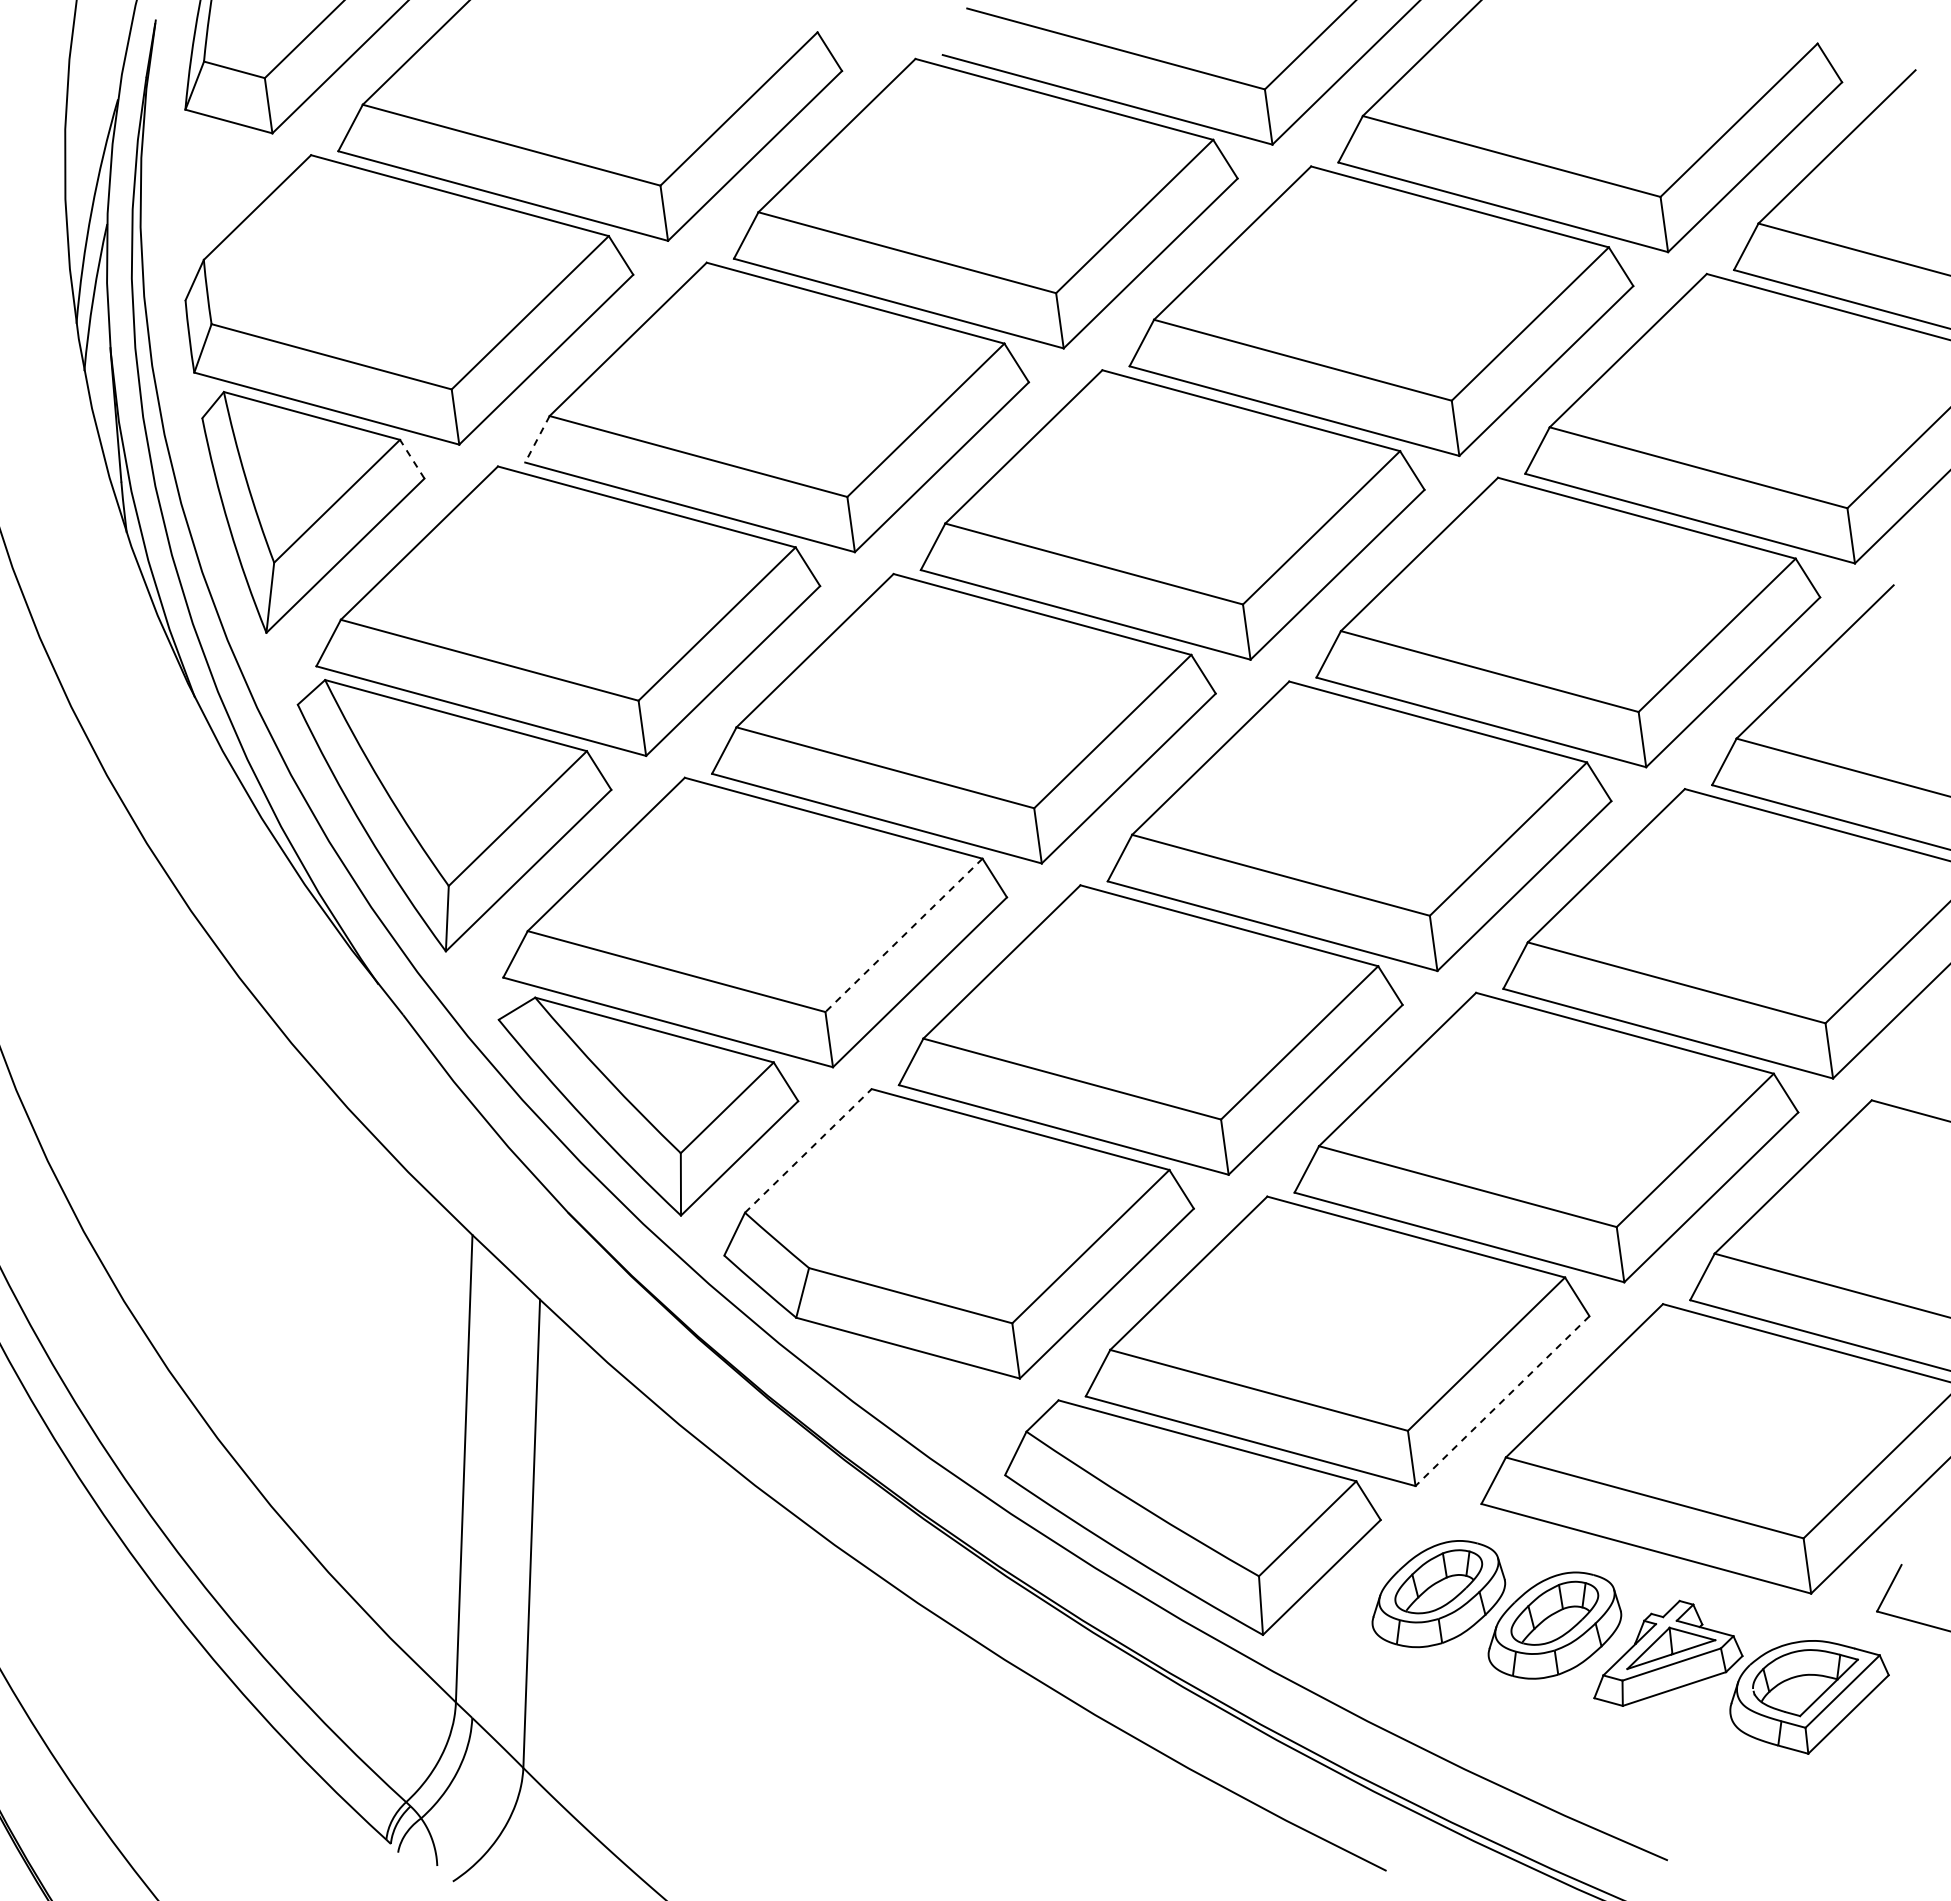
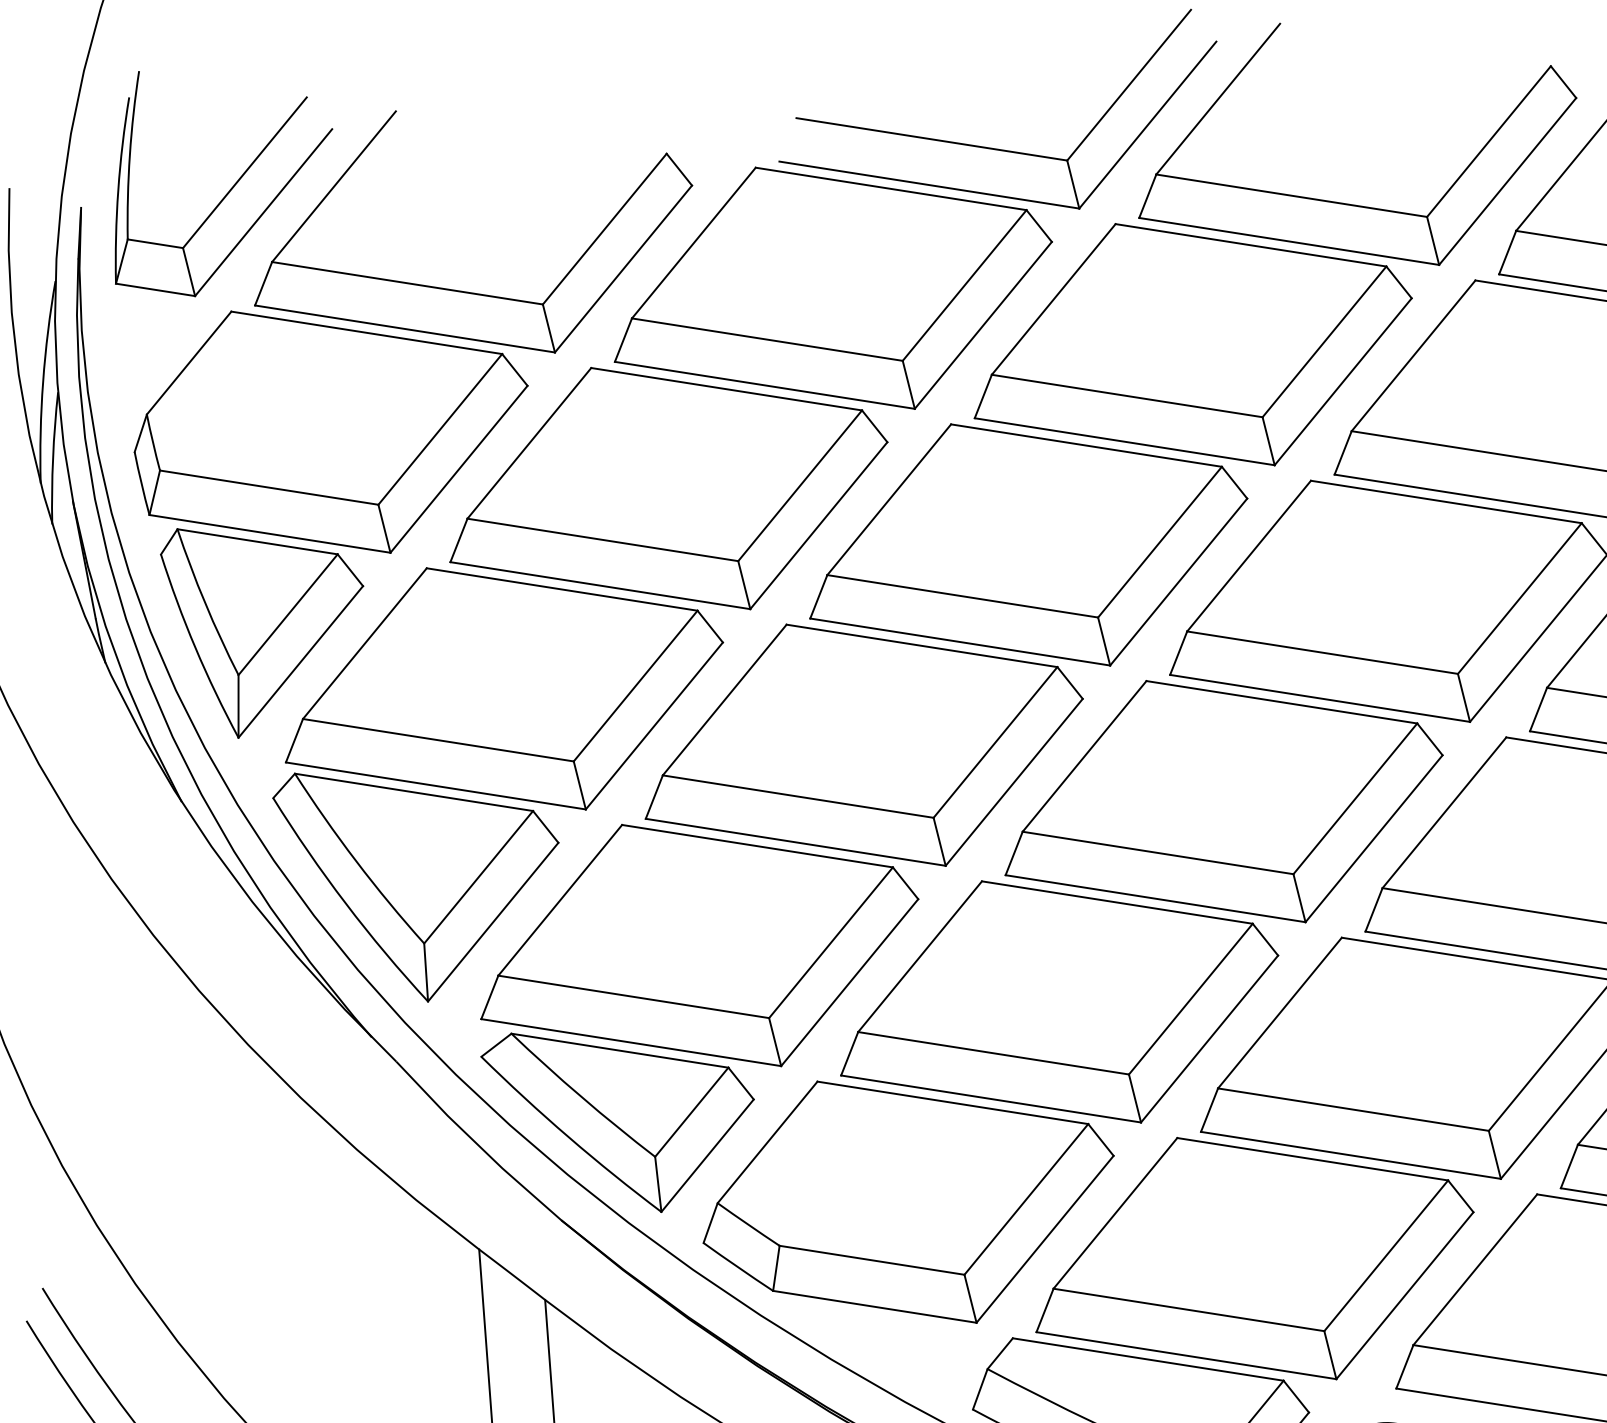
line: (537, 439) -> (459, 540), dashed -> solid
line: (412, 459) -> (350, 570), dashed -> solid
line: (904, 935) -> (831, 942), dashed -> solid
line: (808, 1150) -> (767, 1142), dashed -> solid
line: (1502, 1401) -> (1404, 1296), dashed -> solid

